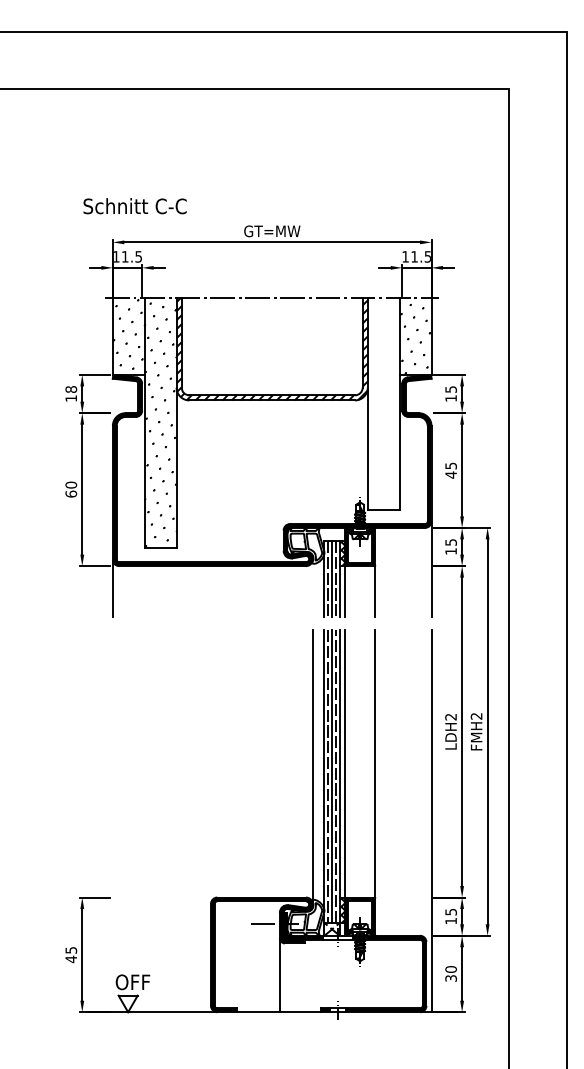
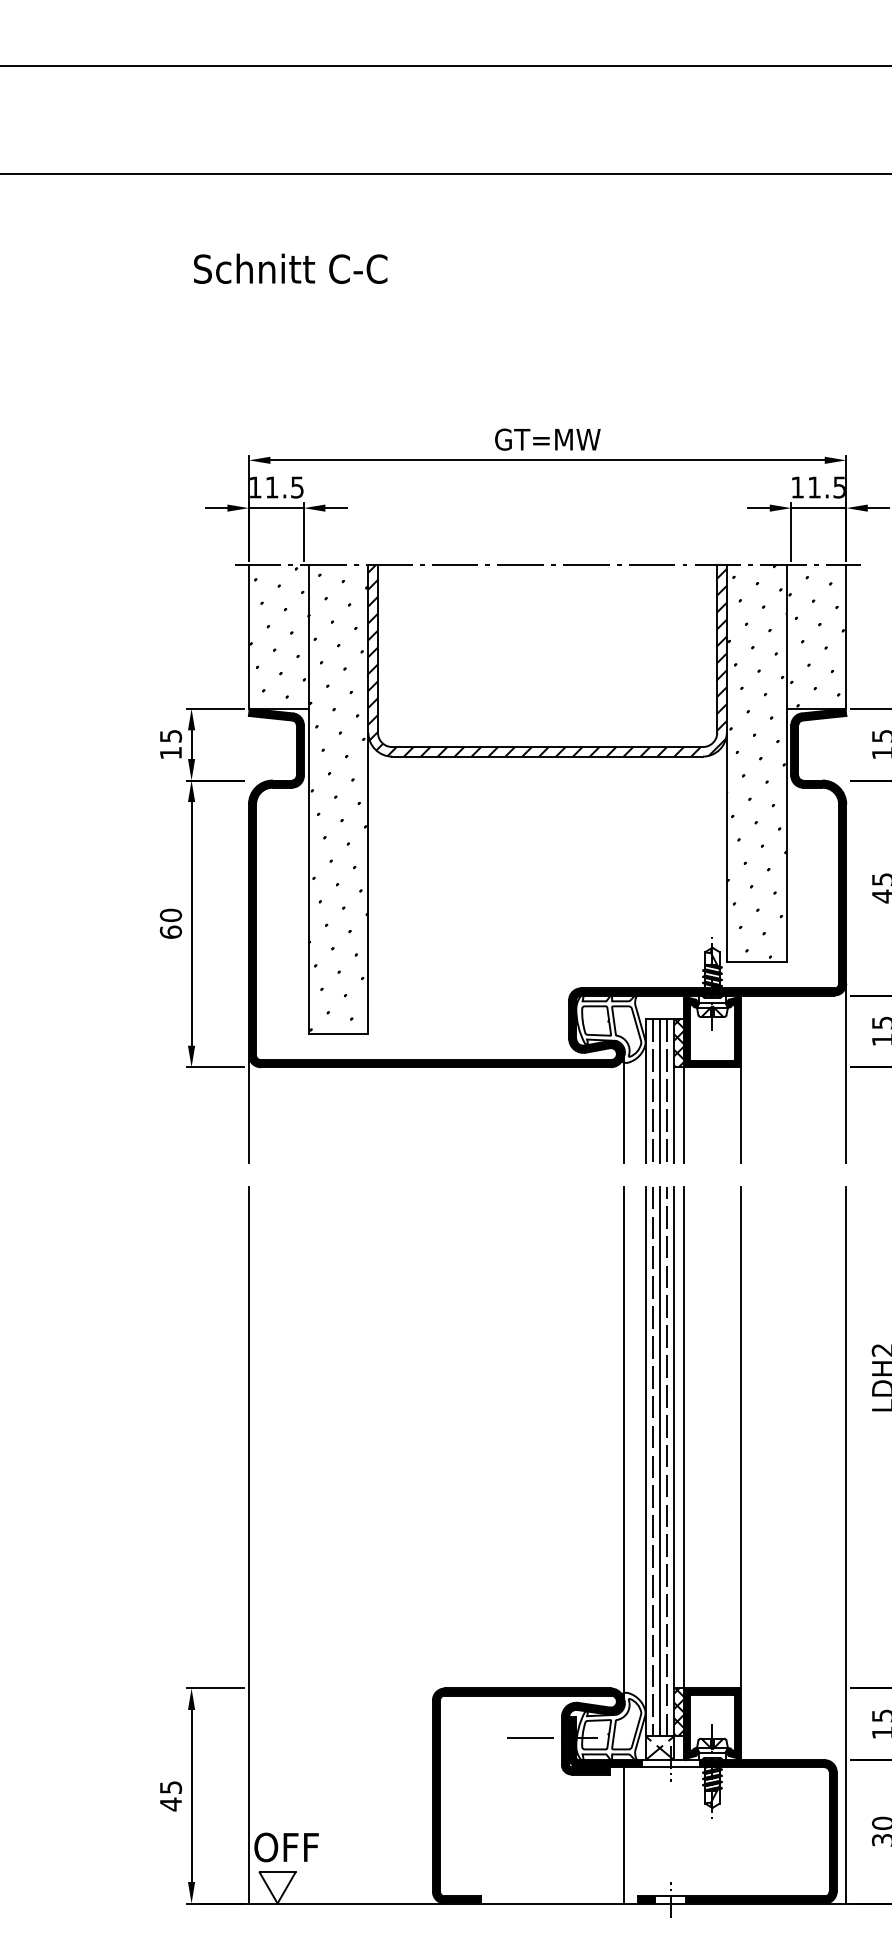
text: (134, 206) -> (289, 269), moved
text: (71, 389) -> (171, 736), 18 -> 15
hatch: (383, 403) -> (756, 762), added
line: (312, 588) -> (623, 1109), added
line: (112, 820) -> (248, 1544), added
line: (279, 975) -> (623, 1834), moved

